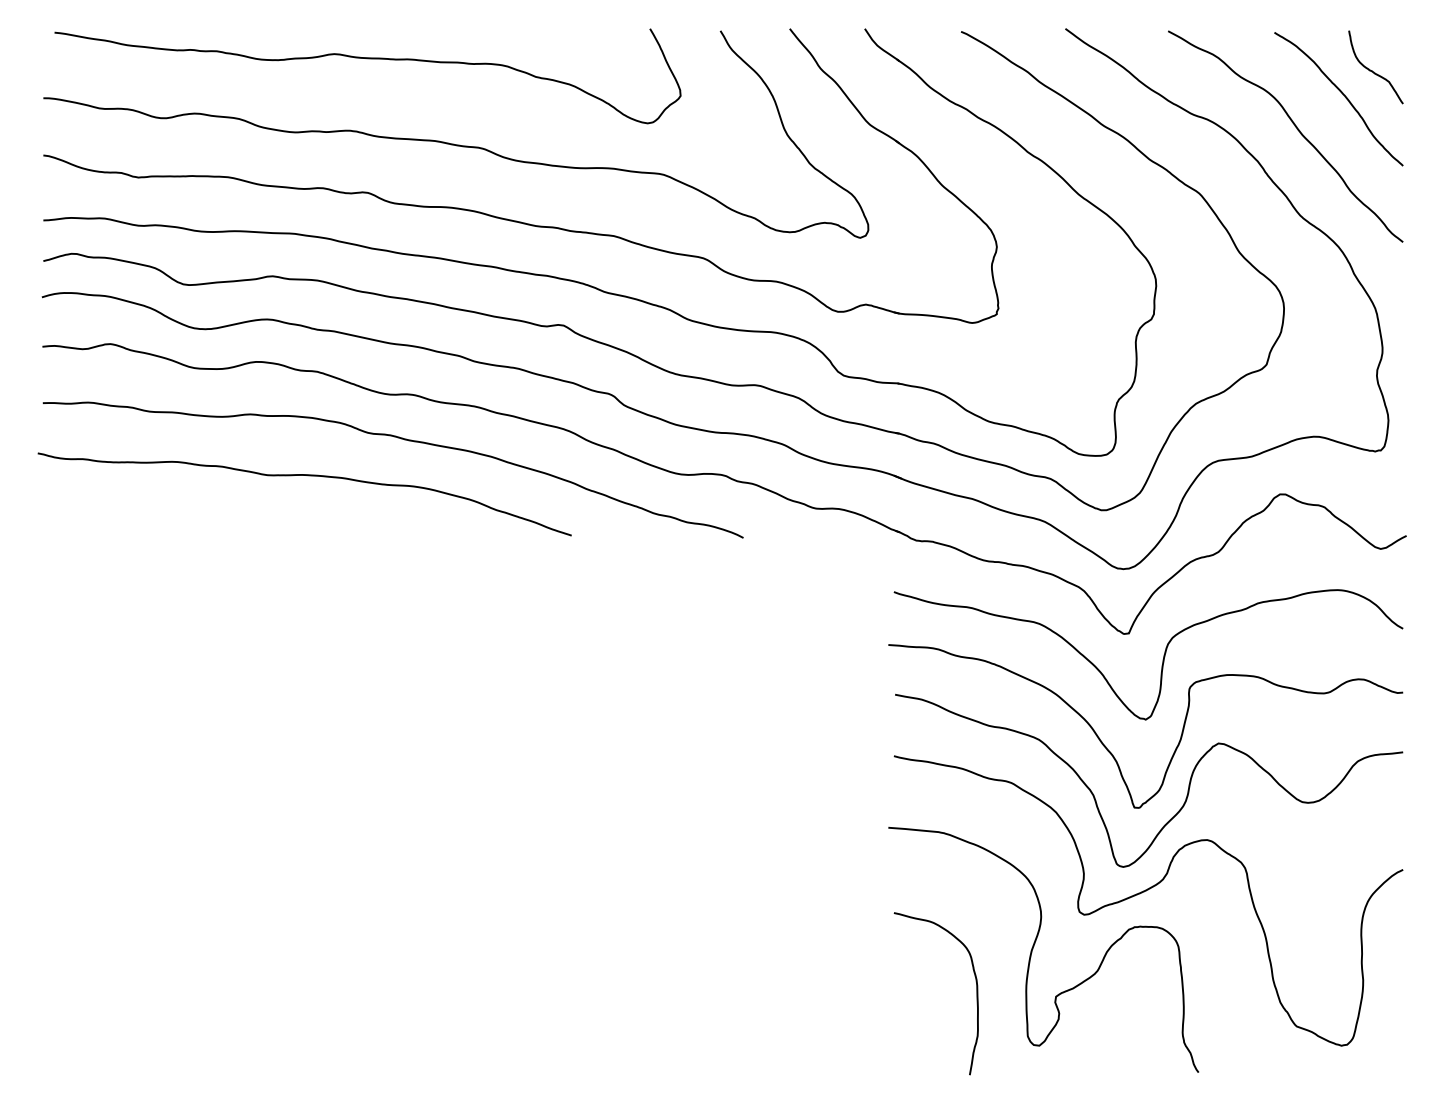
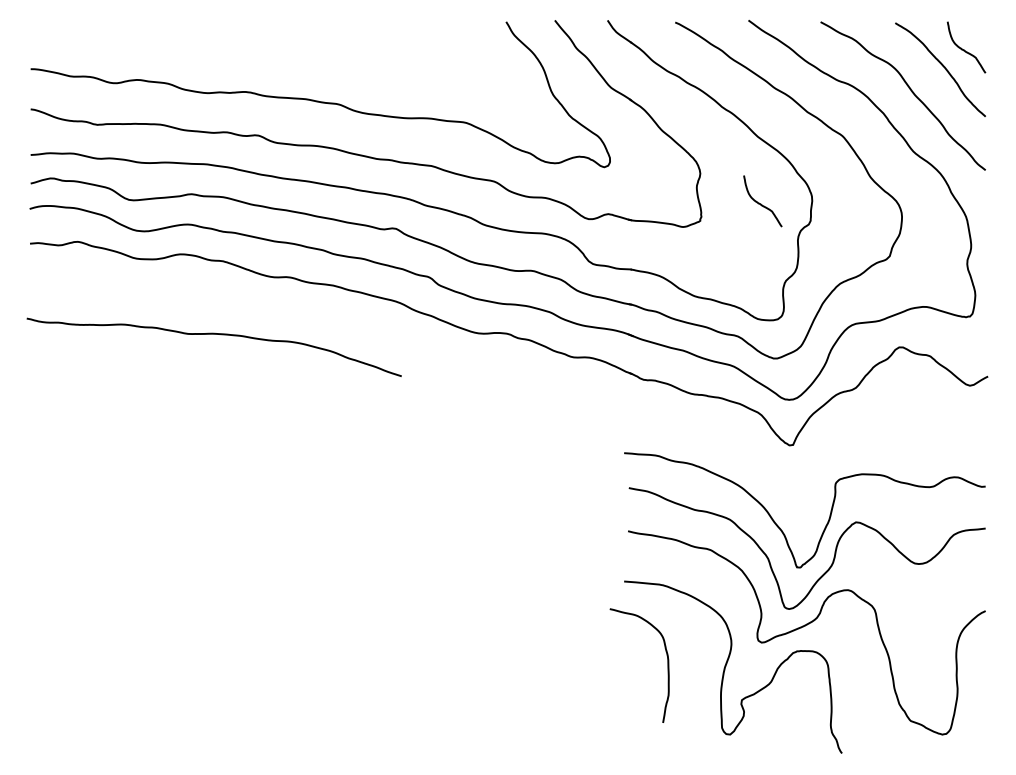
curve: (367, 59) -> (258, 41), removed
curve: (1082, 289) -> (760, 203), added
curve: (401, 439) -> (282, 308), removed
curve: (1162, 659) -> (816, 463), removed
curve: (976, 993) -> (667, 665), moved

